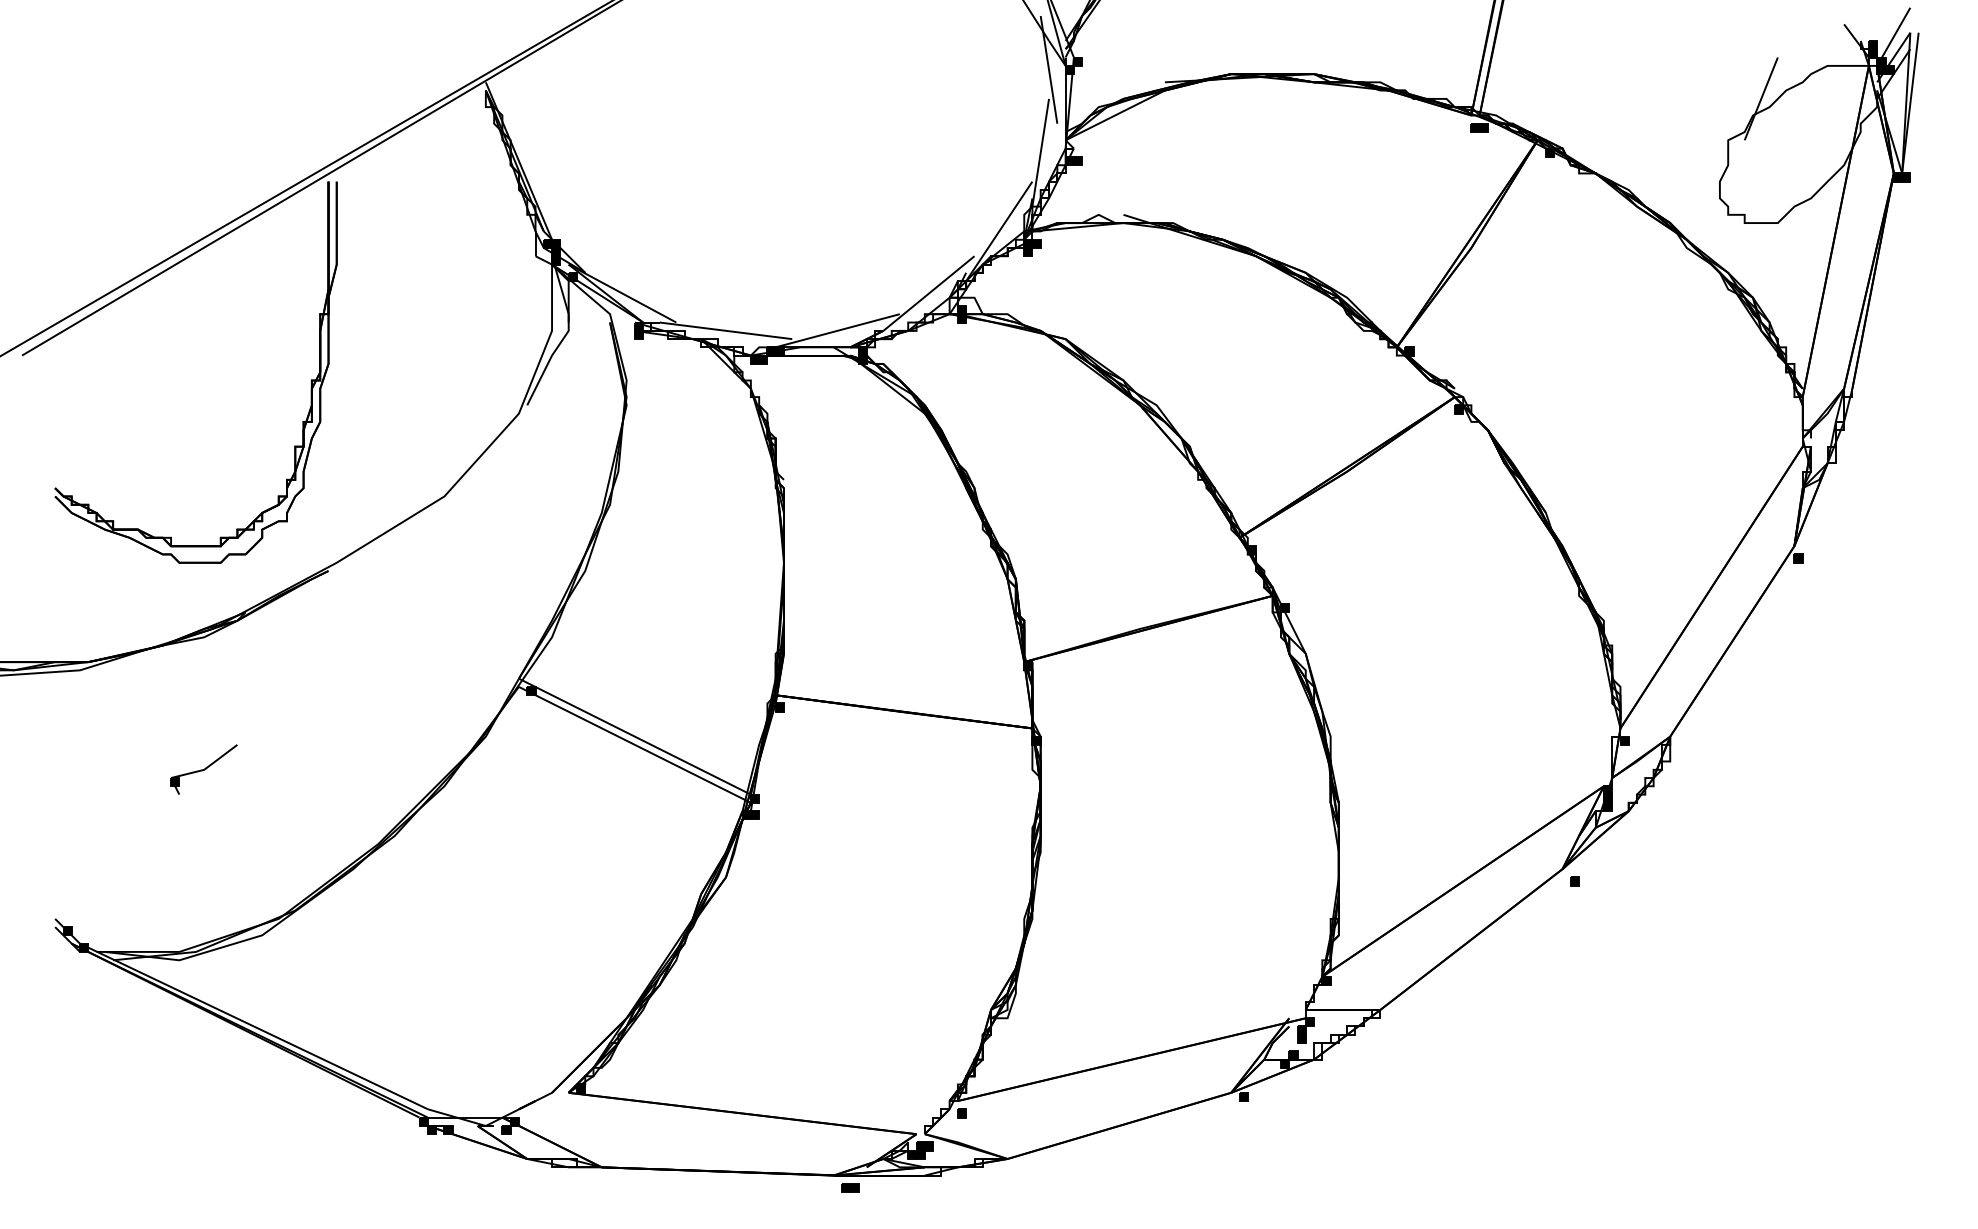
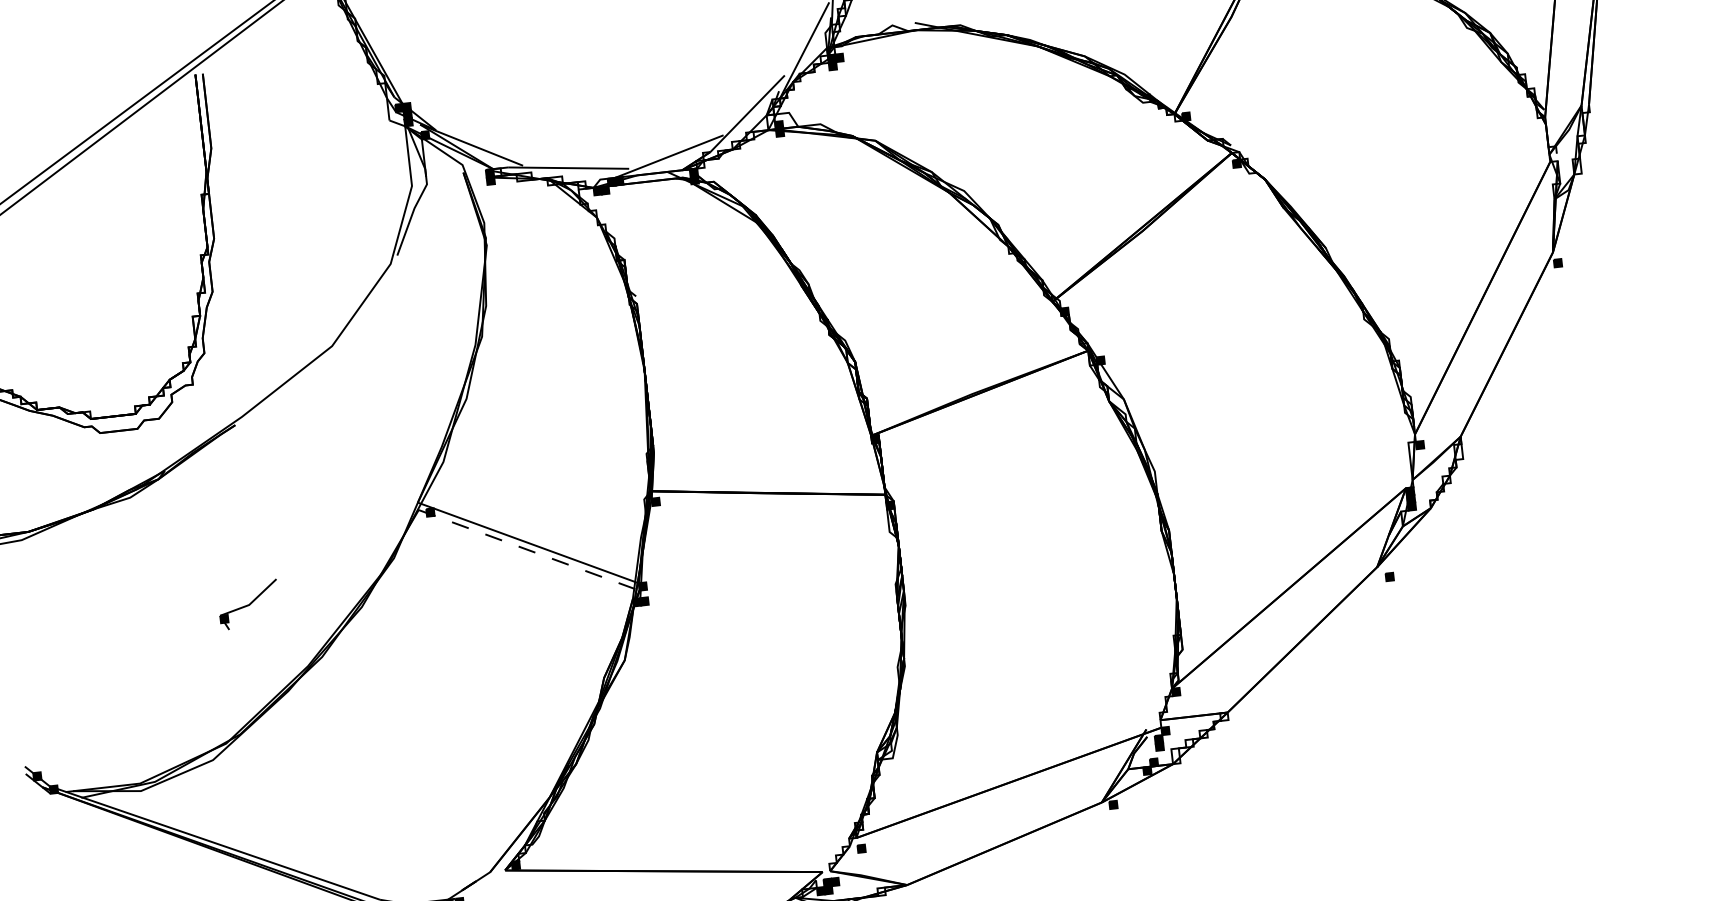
line: (634, 744) -> (528, 550), solid -> dashed
part: (203, 769) -> (248, 604), moved

